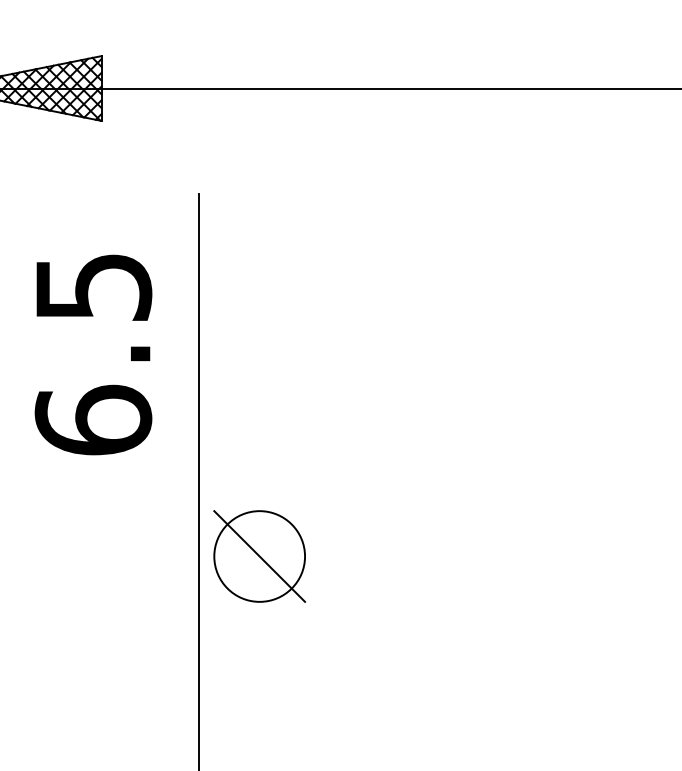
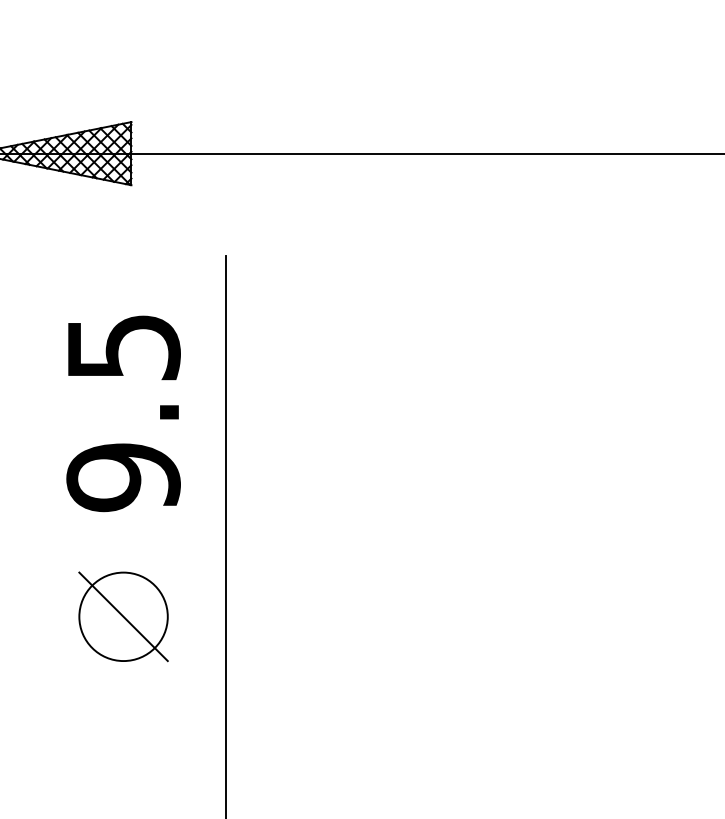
text: (93, 420) -> (123, 477), 6.5 -> 9.5
part: (259, 556) -> (123, 616), moved

